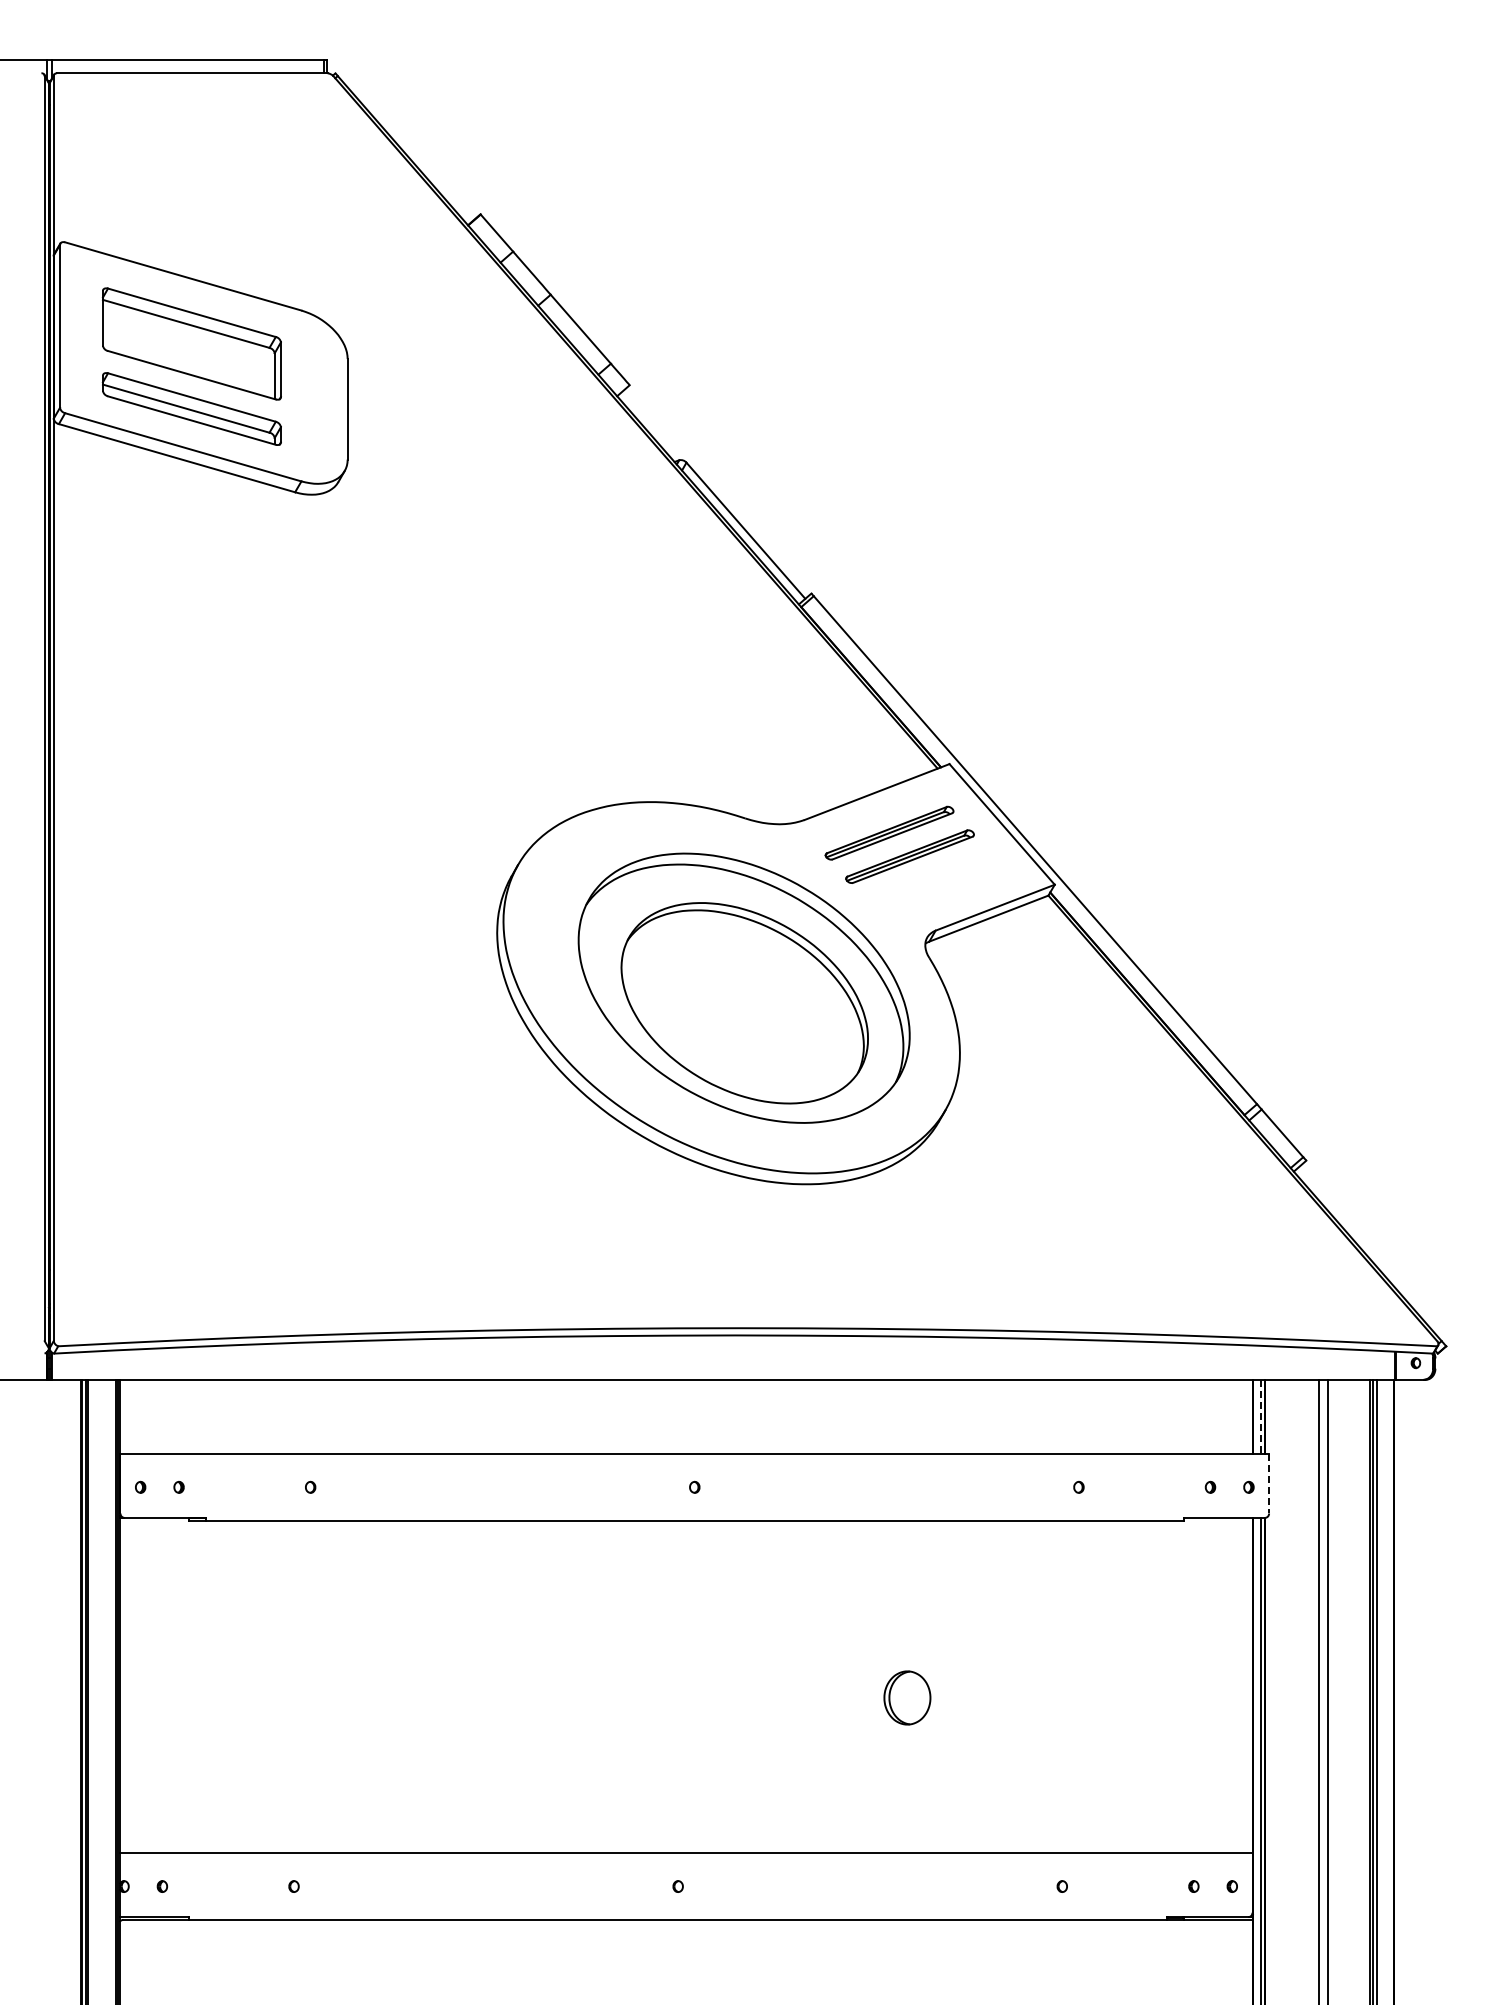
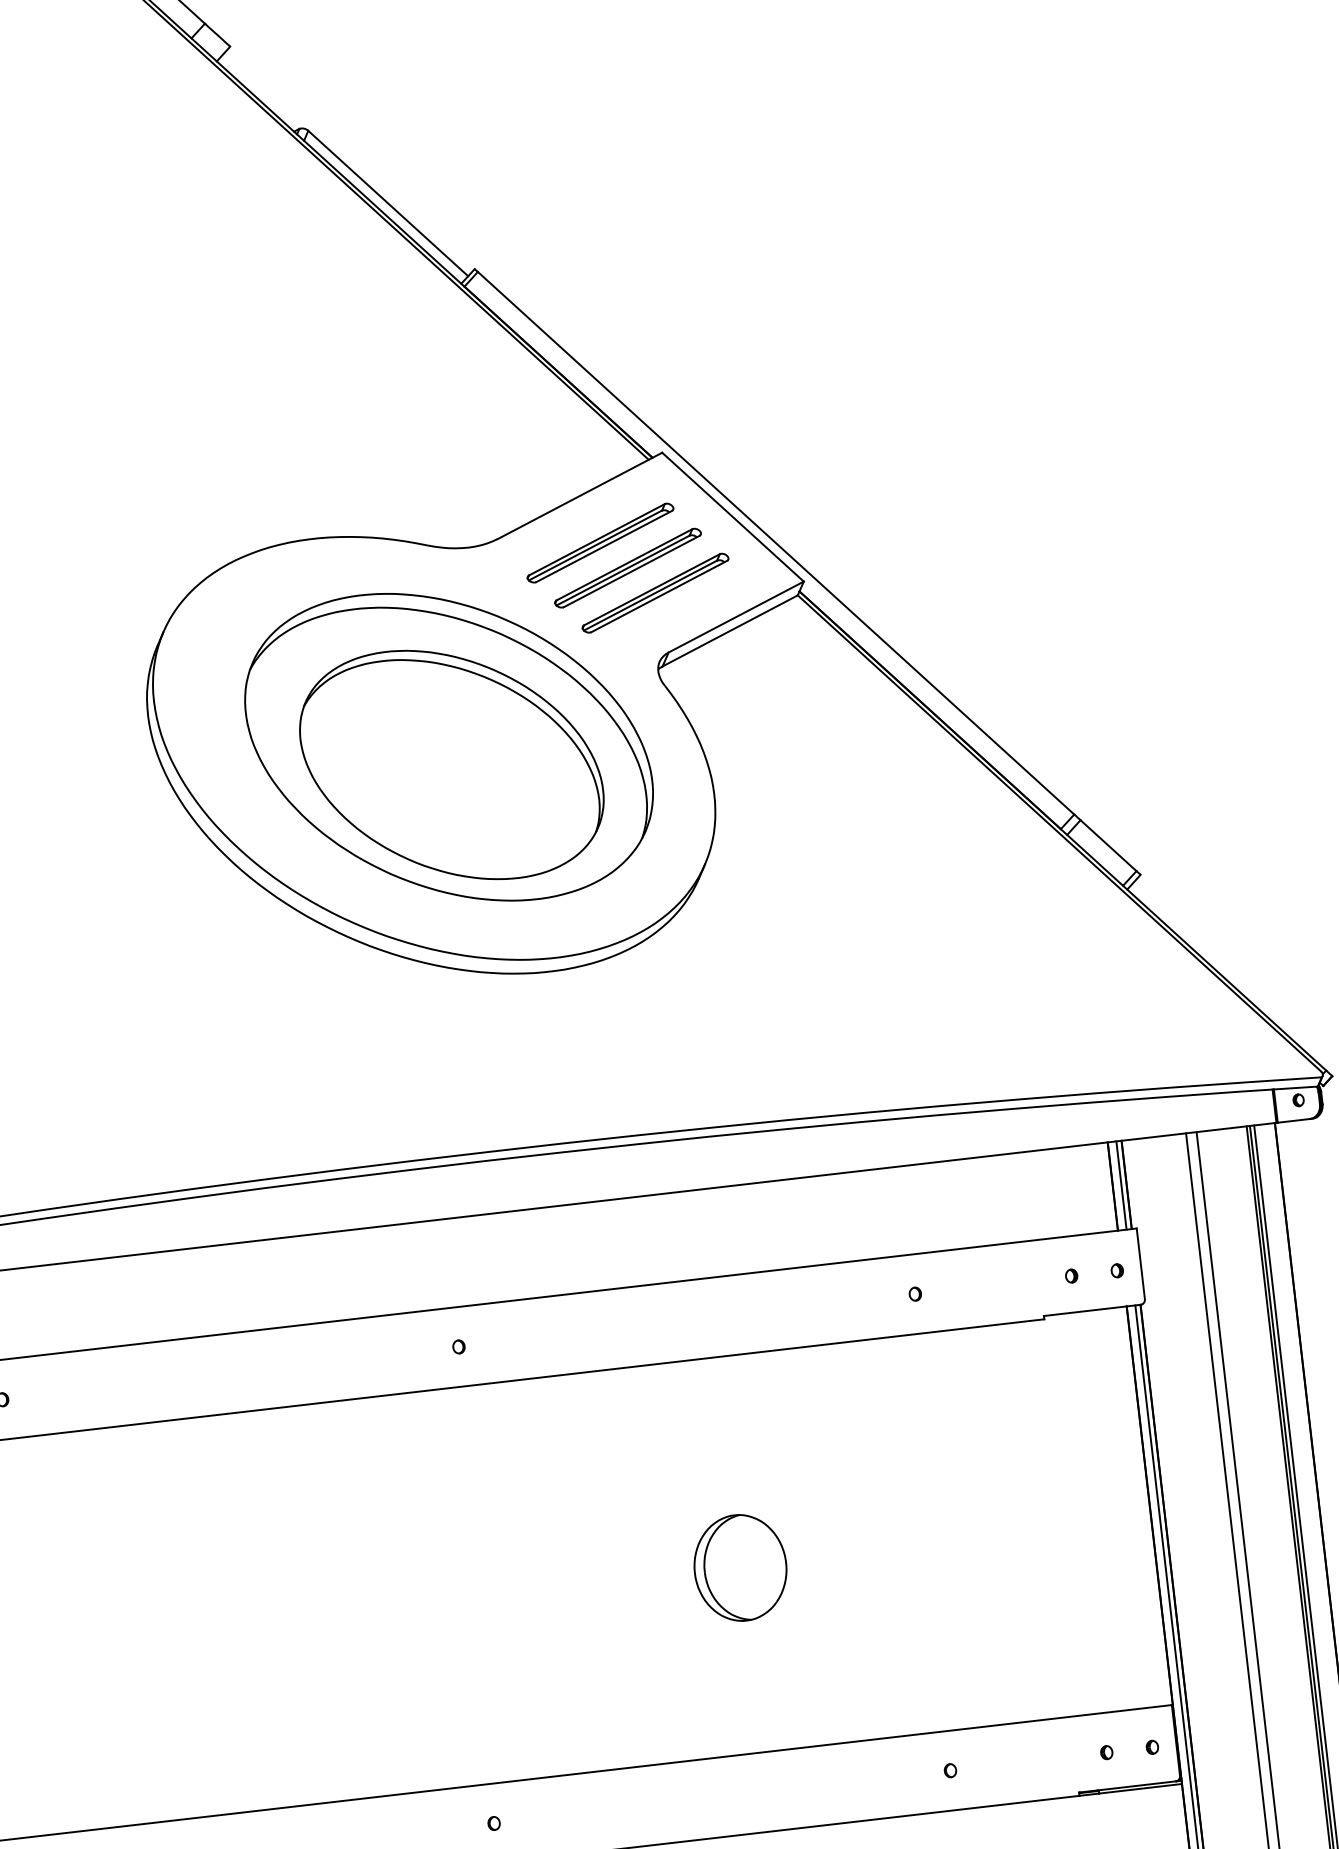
part: (930, 879) -> (655, 592), added
line: (1260, 1417) -> (1121, 1186), dashed -> solid
line: (1269, 1483) -> (1141, 1263), dashed -> solid
part: (907, 1697) -> (740, 1567), size x1.67

